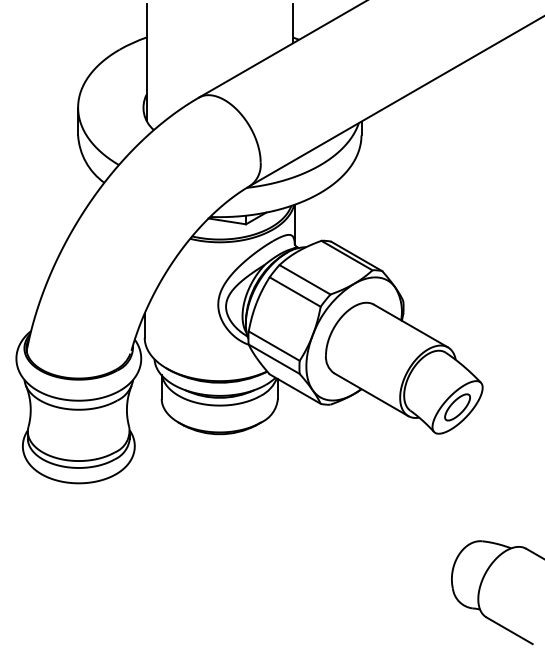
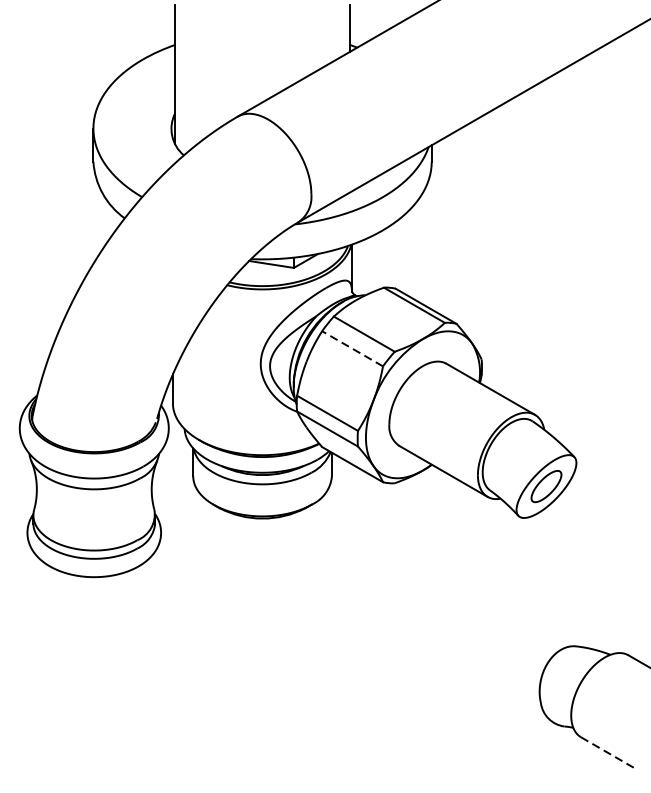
line: (294, 291) -> (351, 348), solid -> dashed
line: (509, 630) -> (608, 752), solid -> dashed

